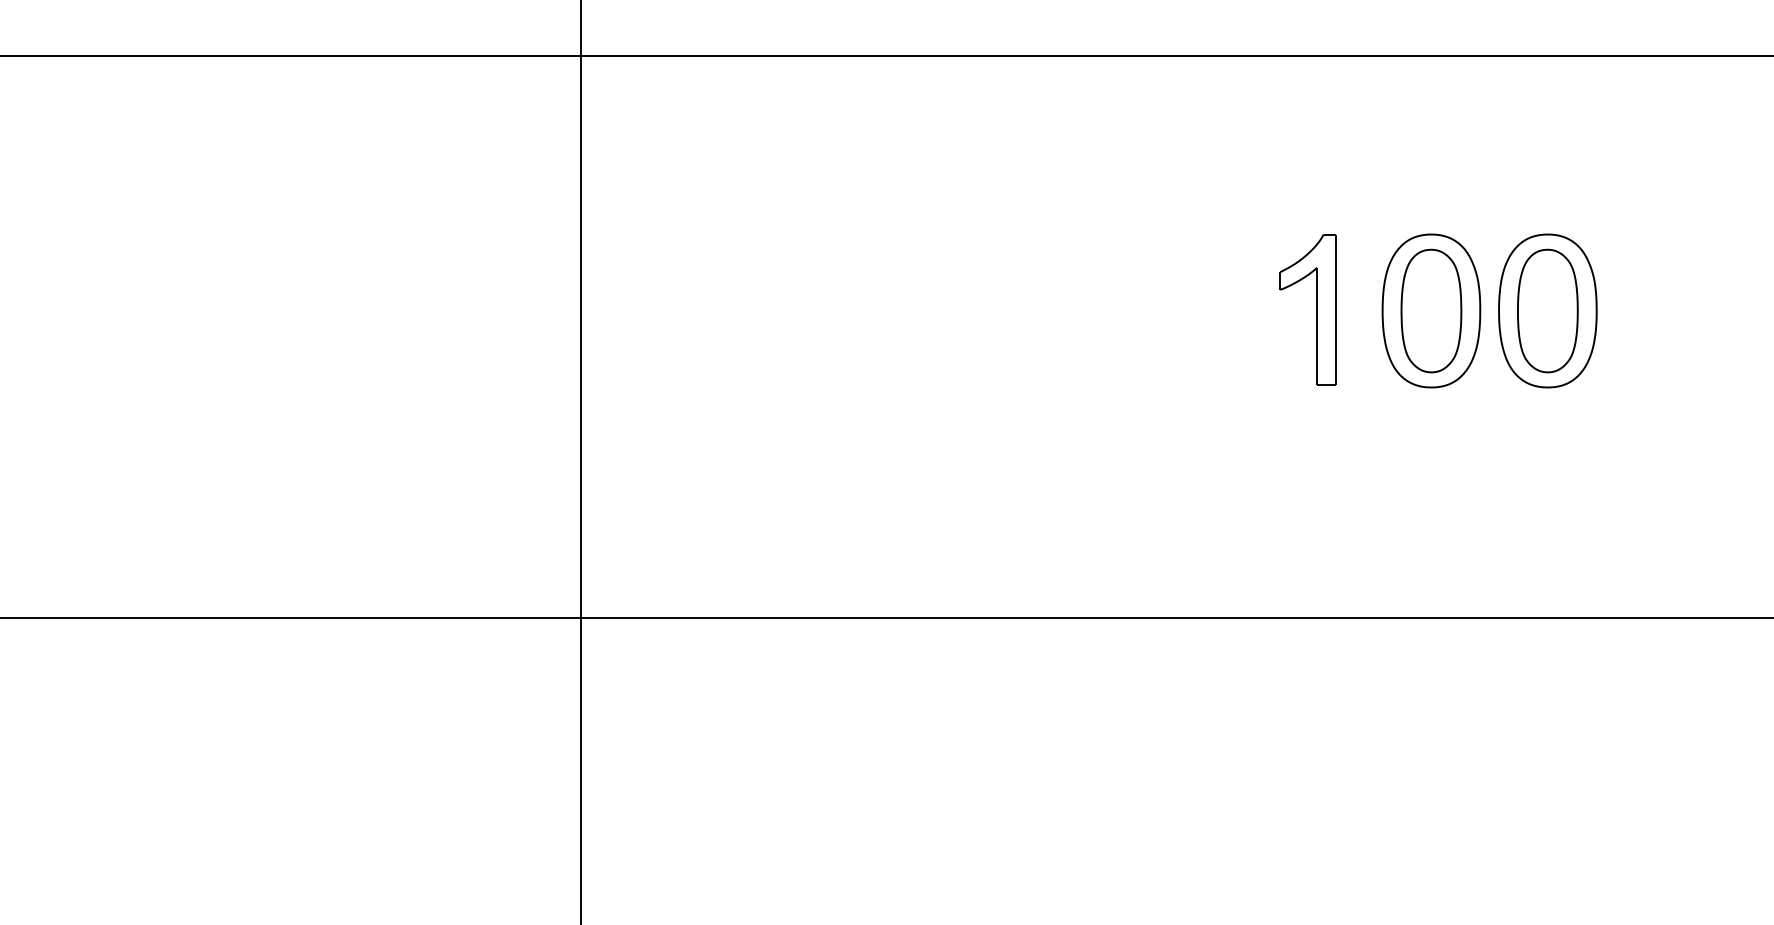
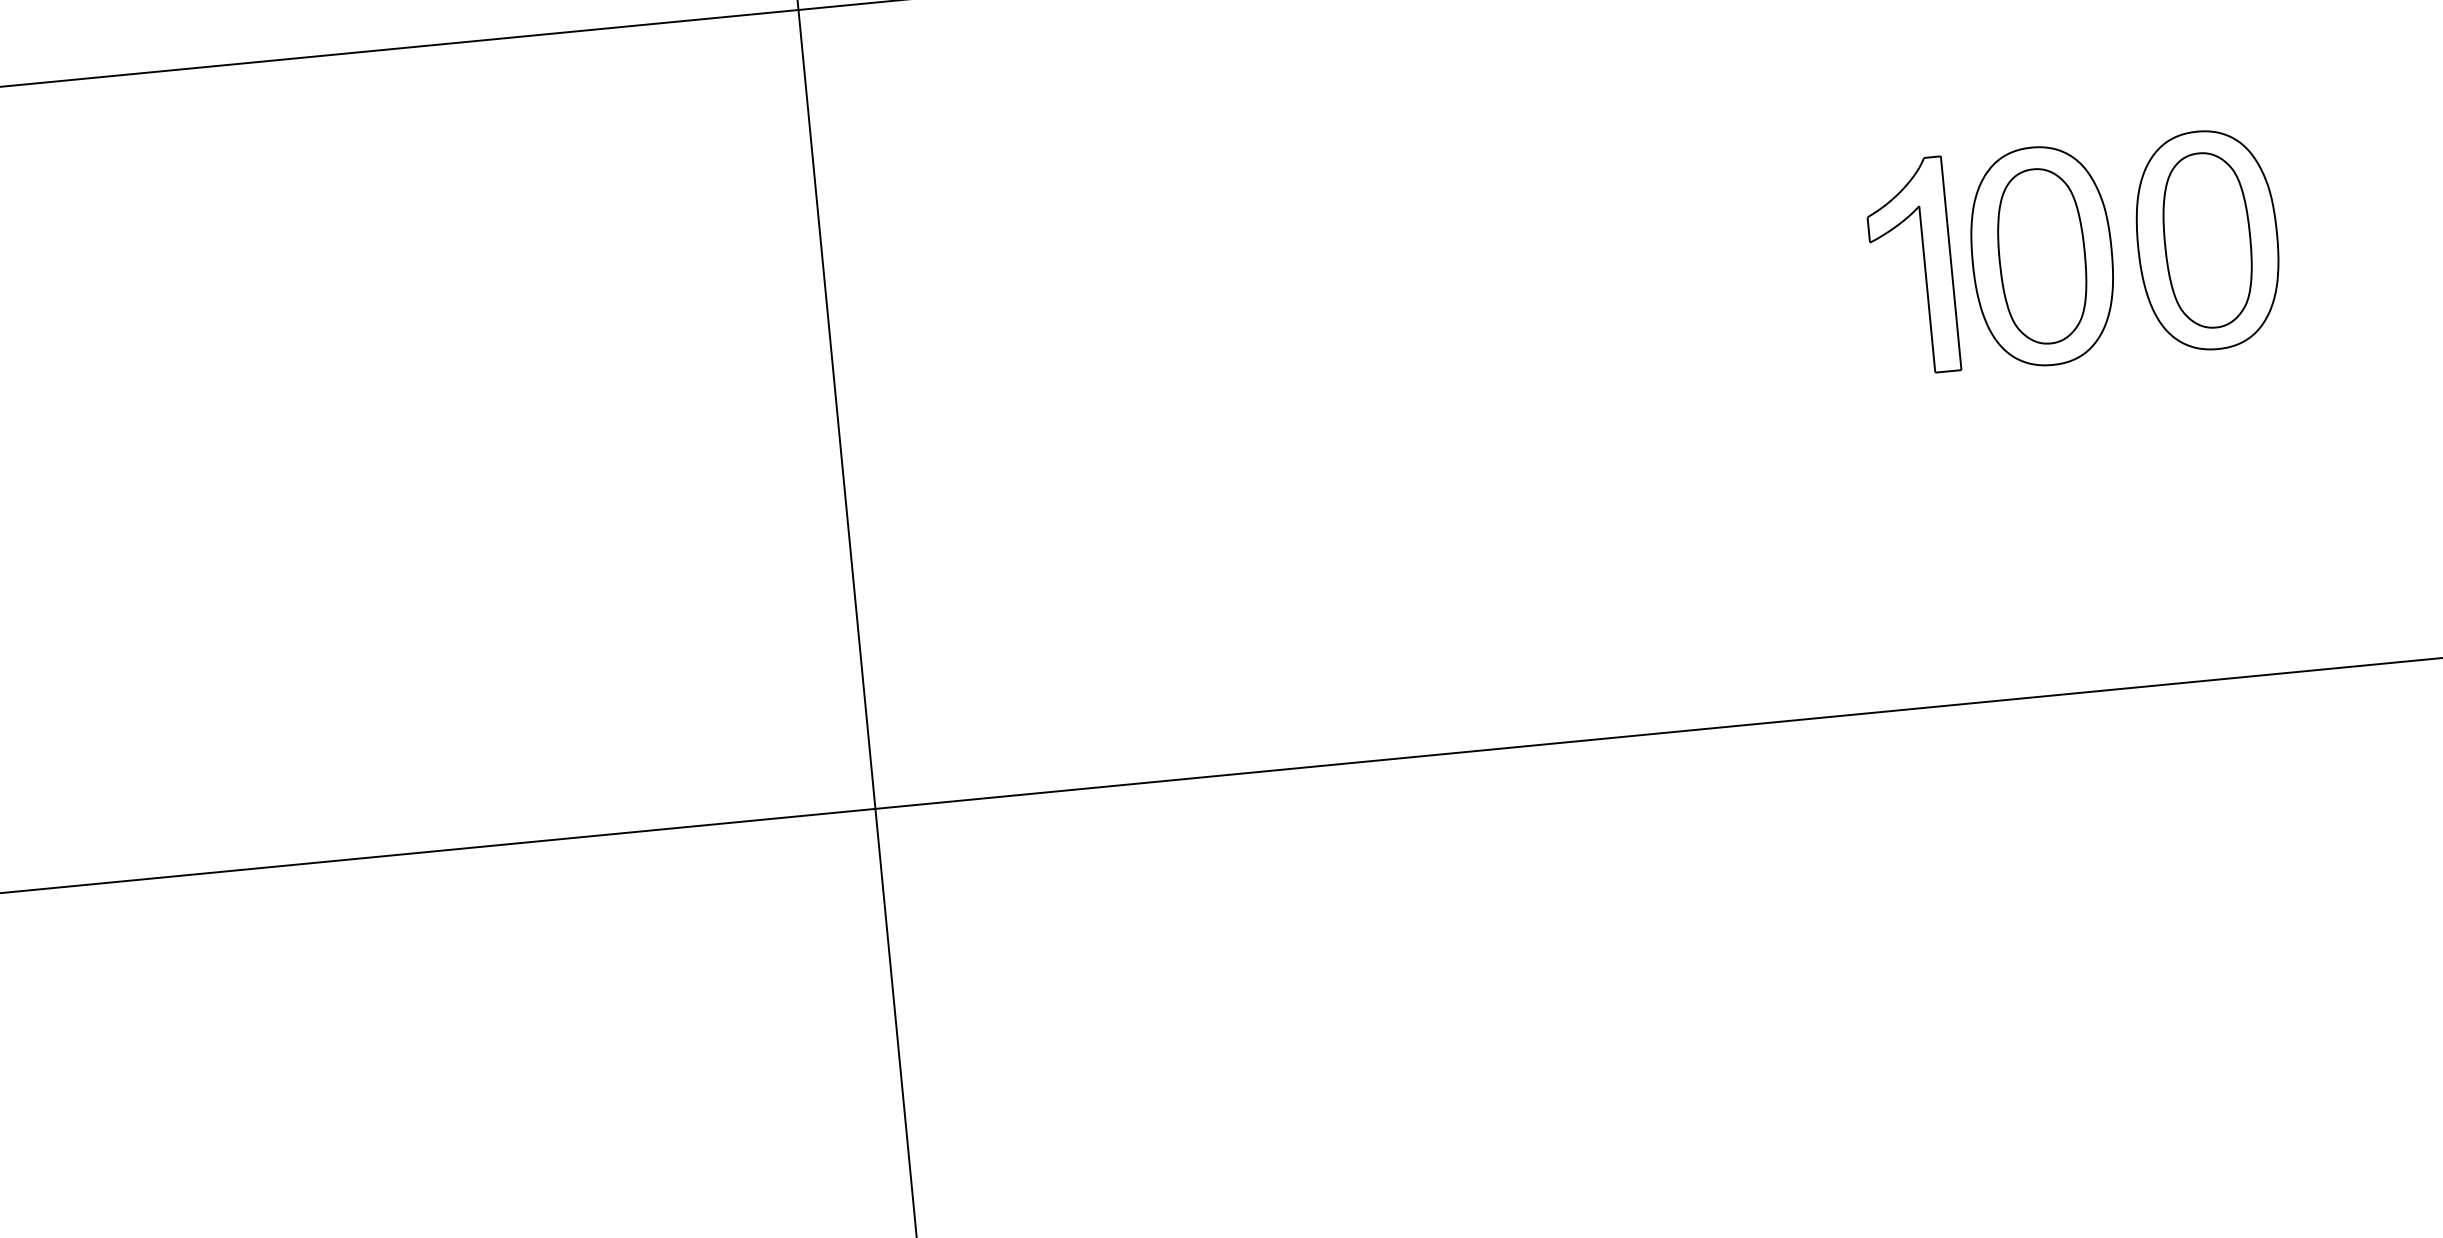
part: (1316, 309) -> (1924, 265), moved

